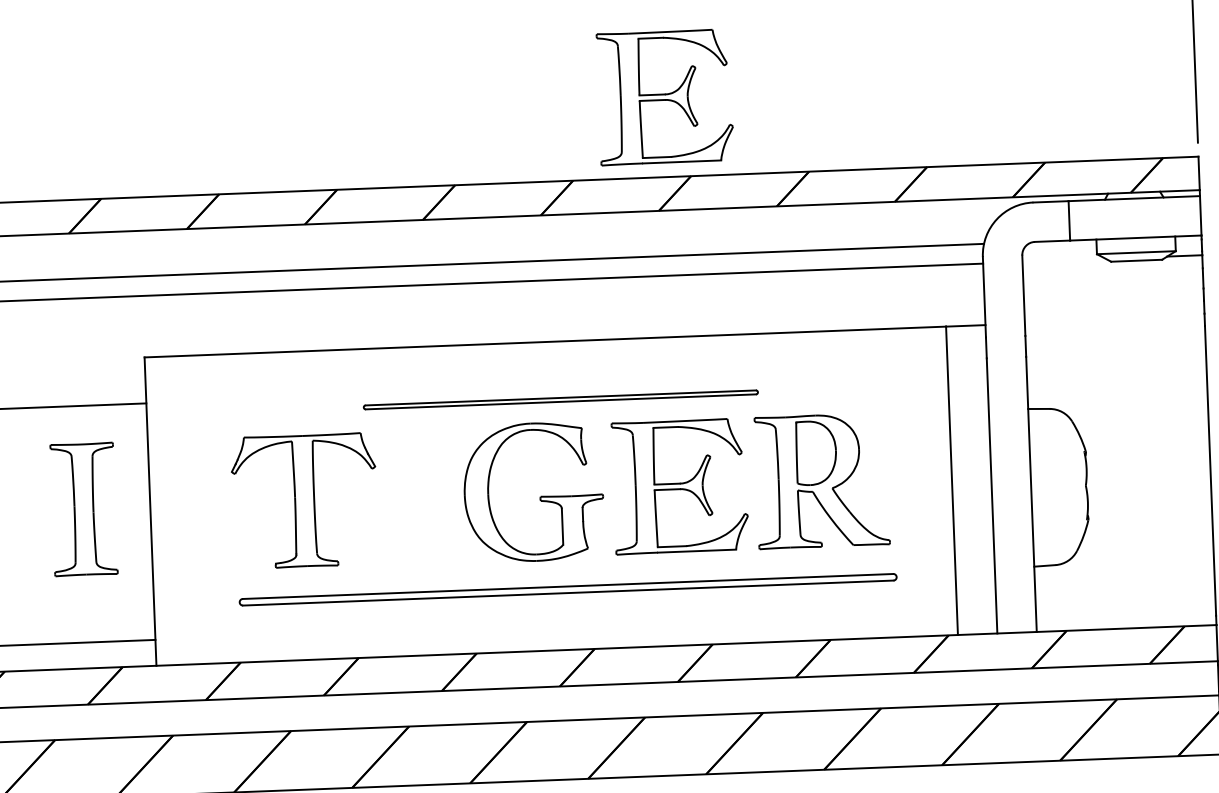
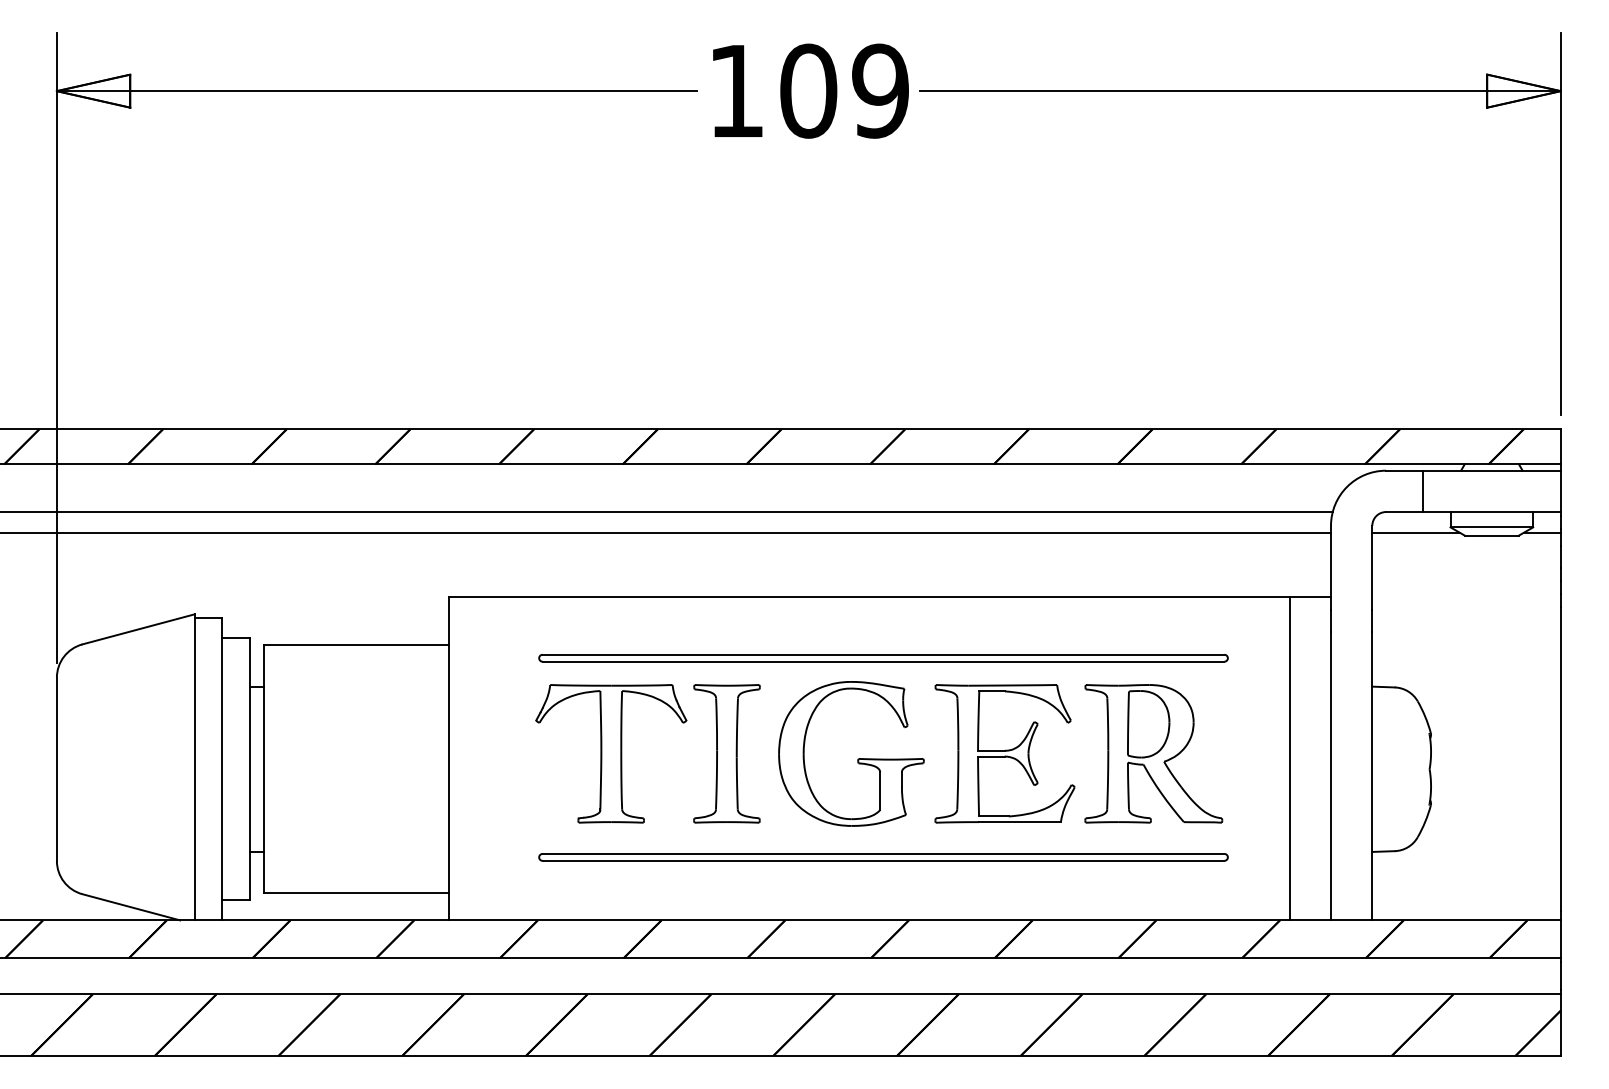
part: (664, 97) -> (1004, 345), removed
line: (1063, 260) -> (1415, 532), added
part: (560, 400) -> (883, 658), size x1.67
part: (83, 509) -> (726, 753), moved

